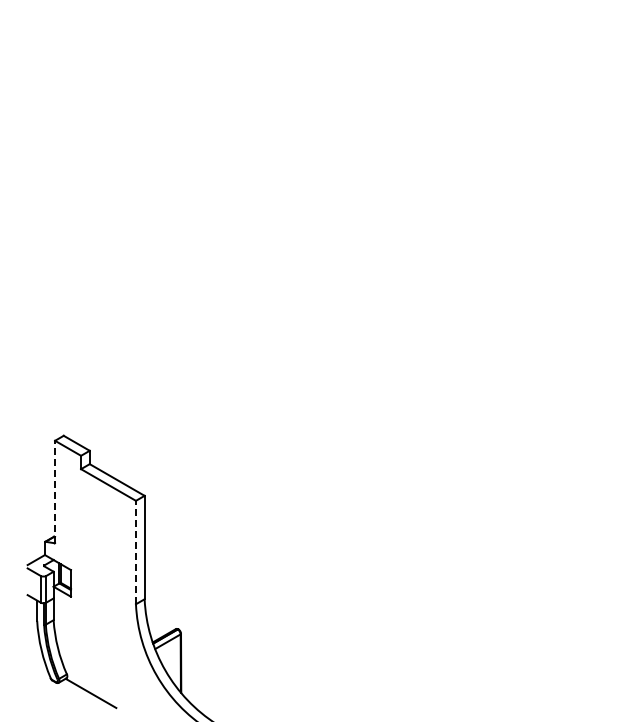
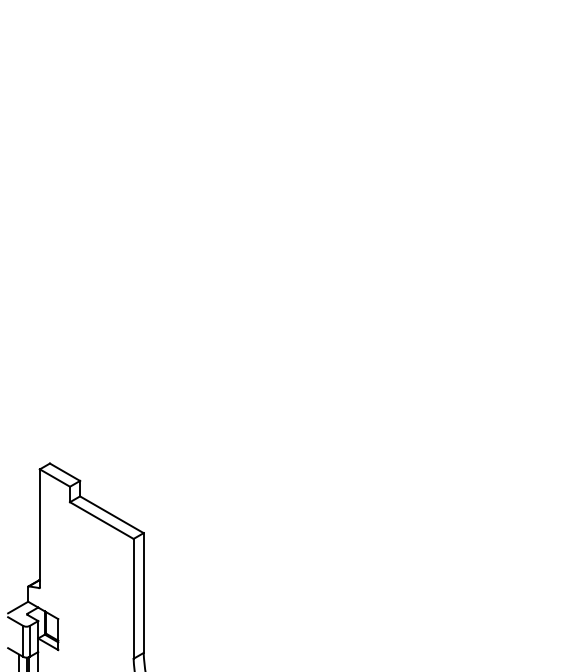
line: (55, 491) -> (40, 528), dashed -> solid
line: (135, 552) -> (133, 598), dashed -> solid

